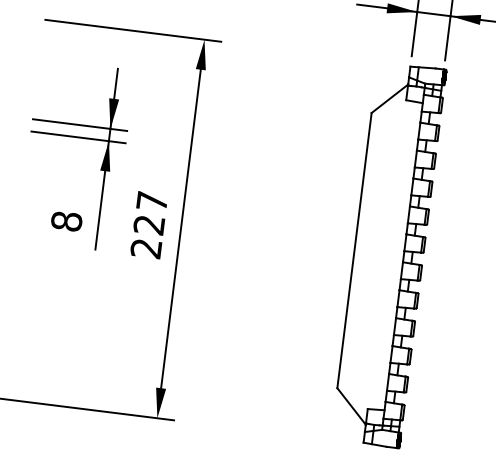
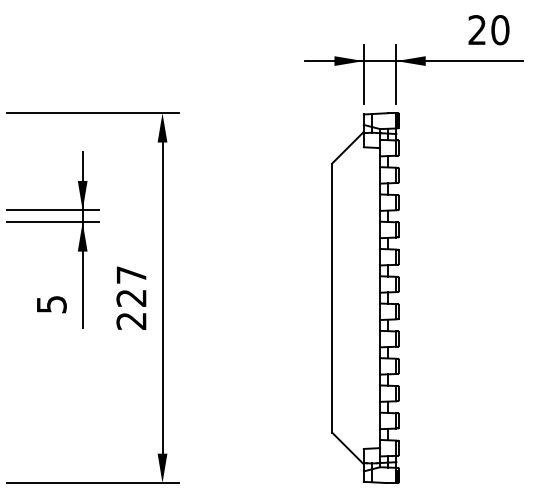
text: (66, 221) -> (51, 304), 8 -> 5

